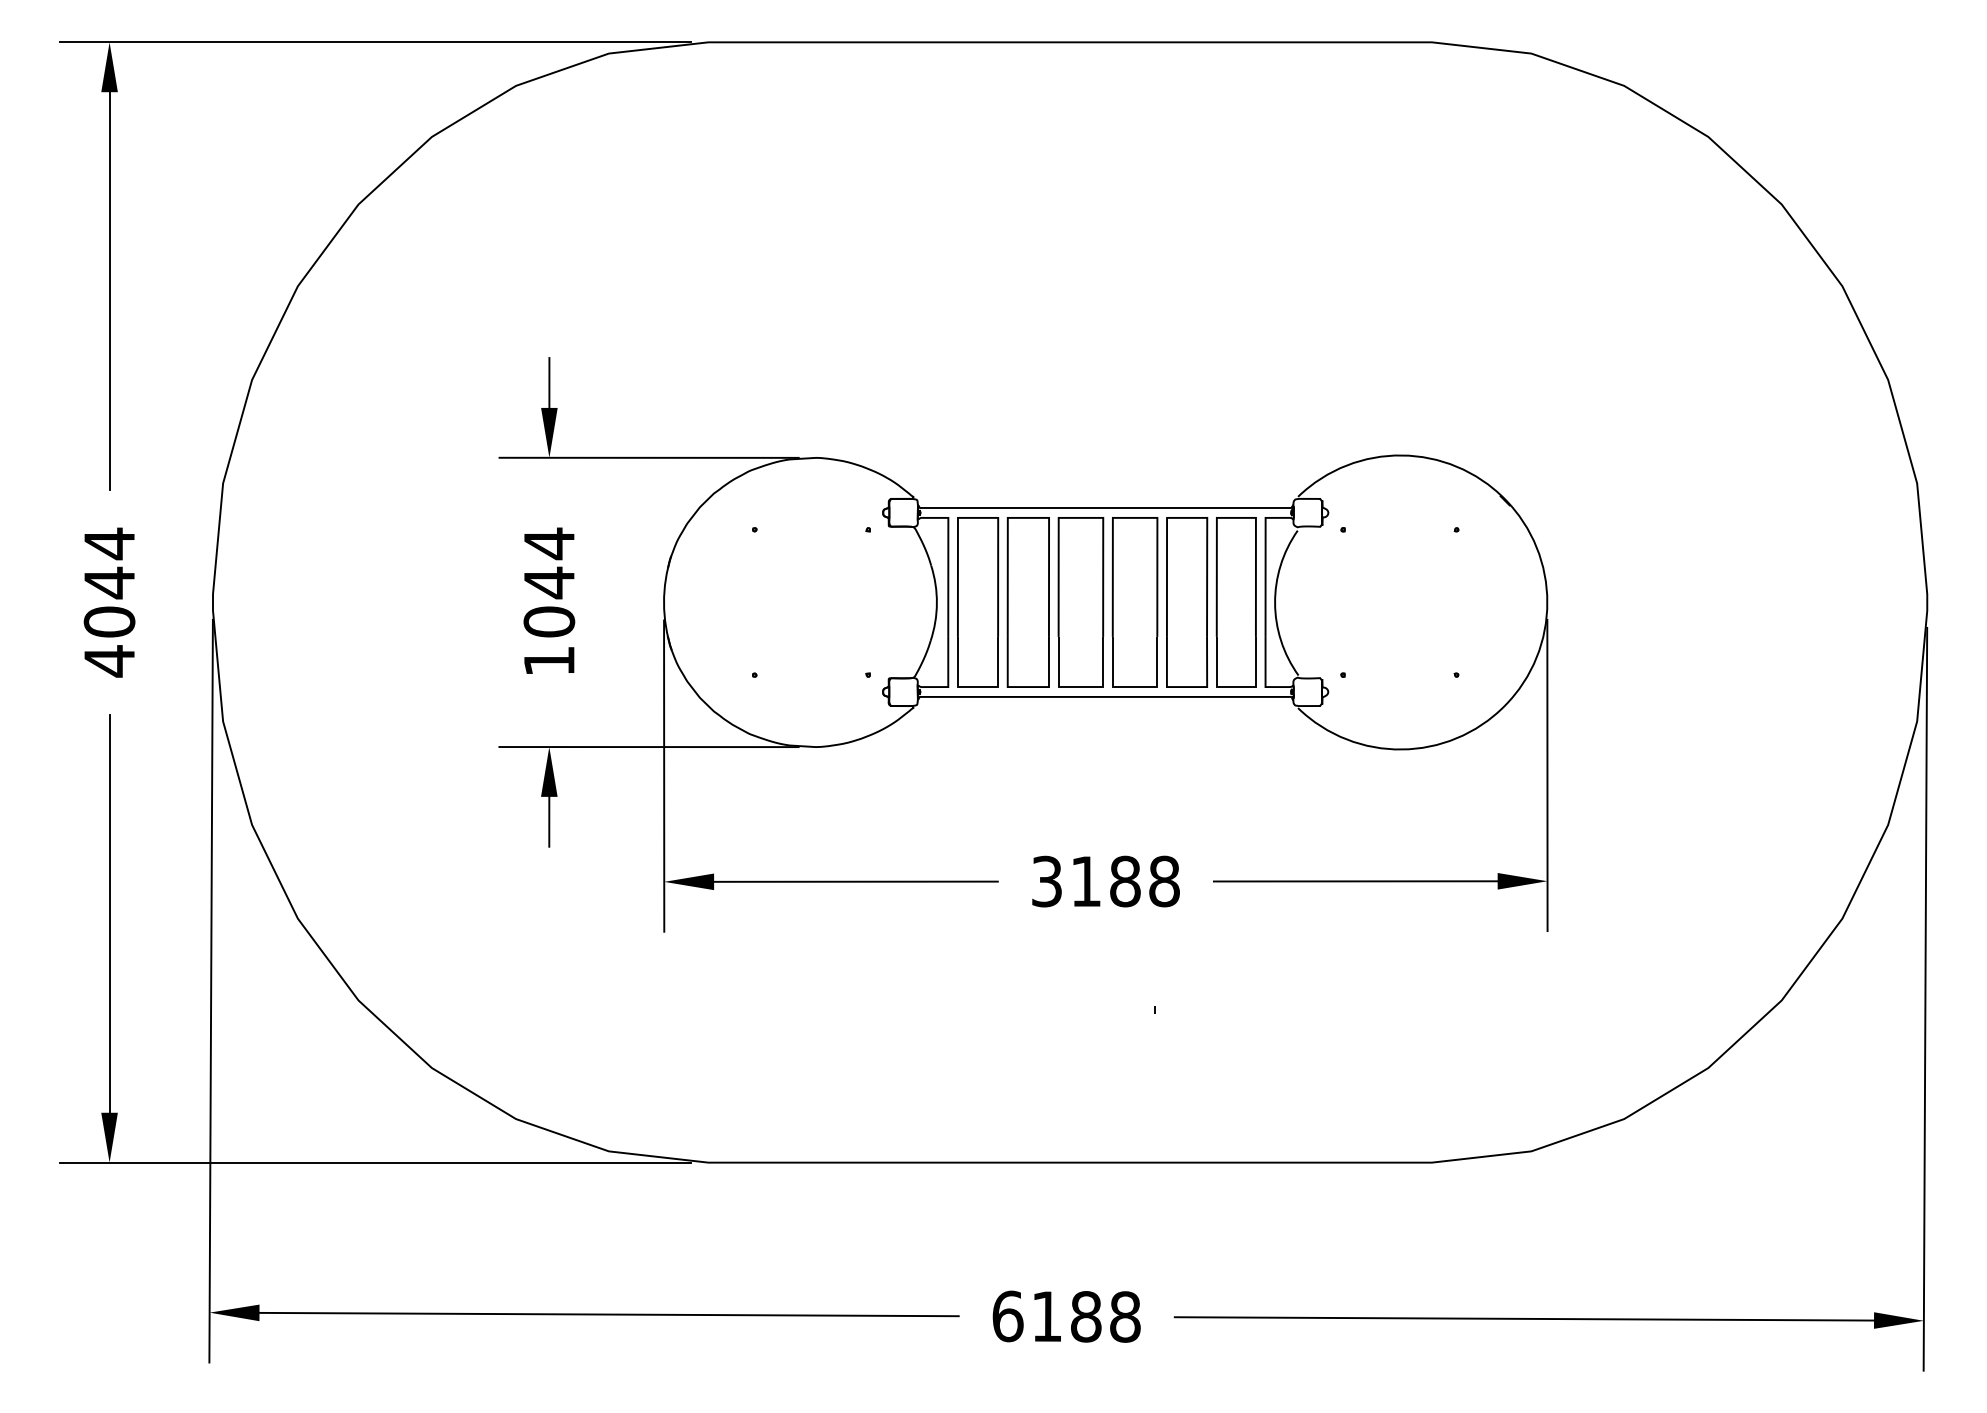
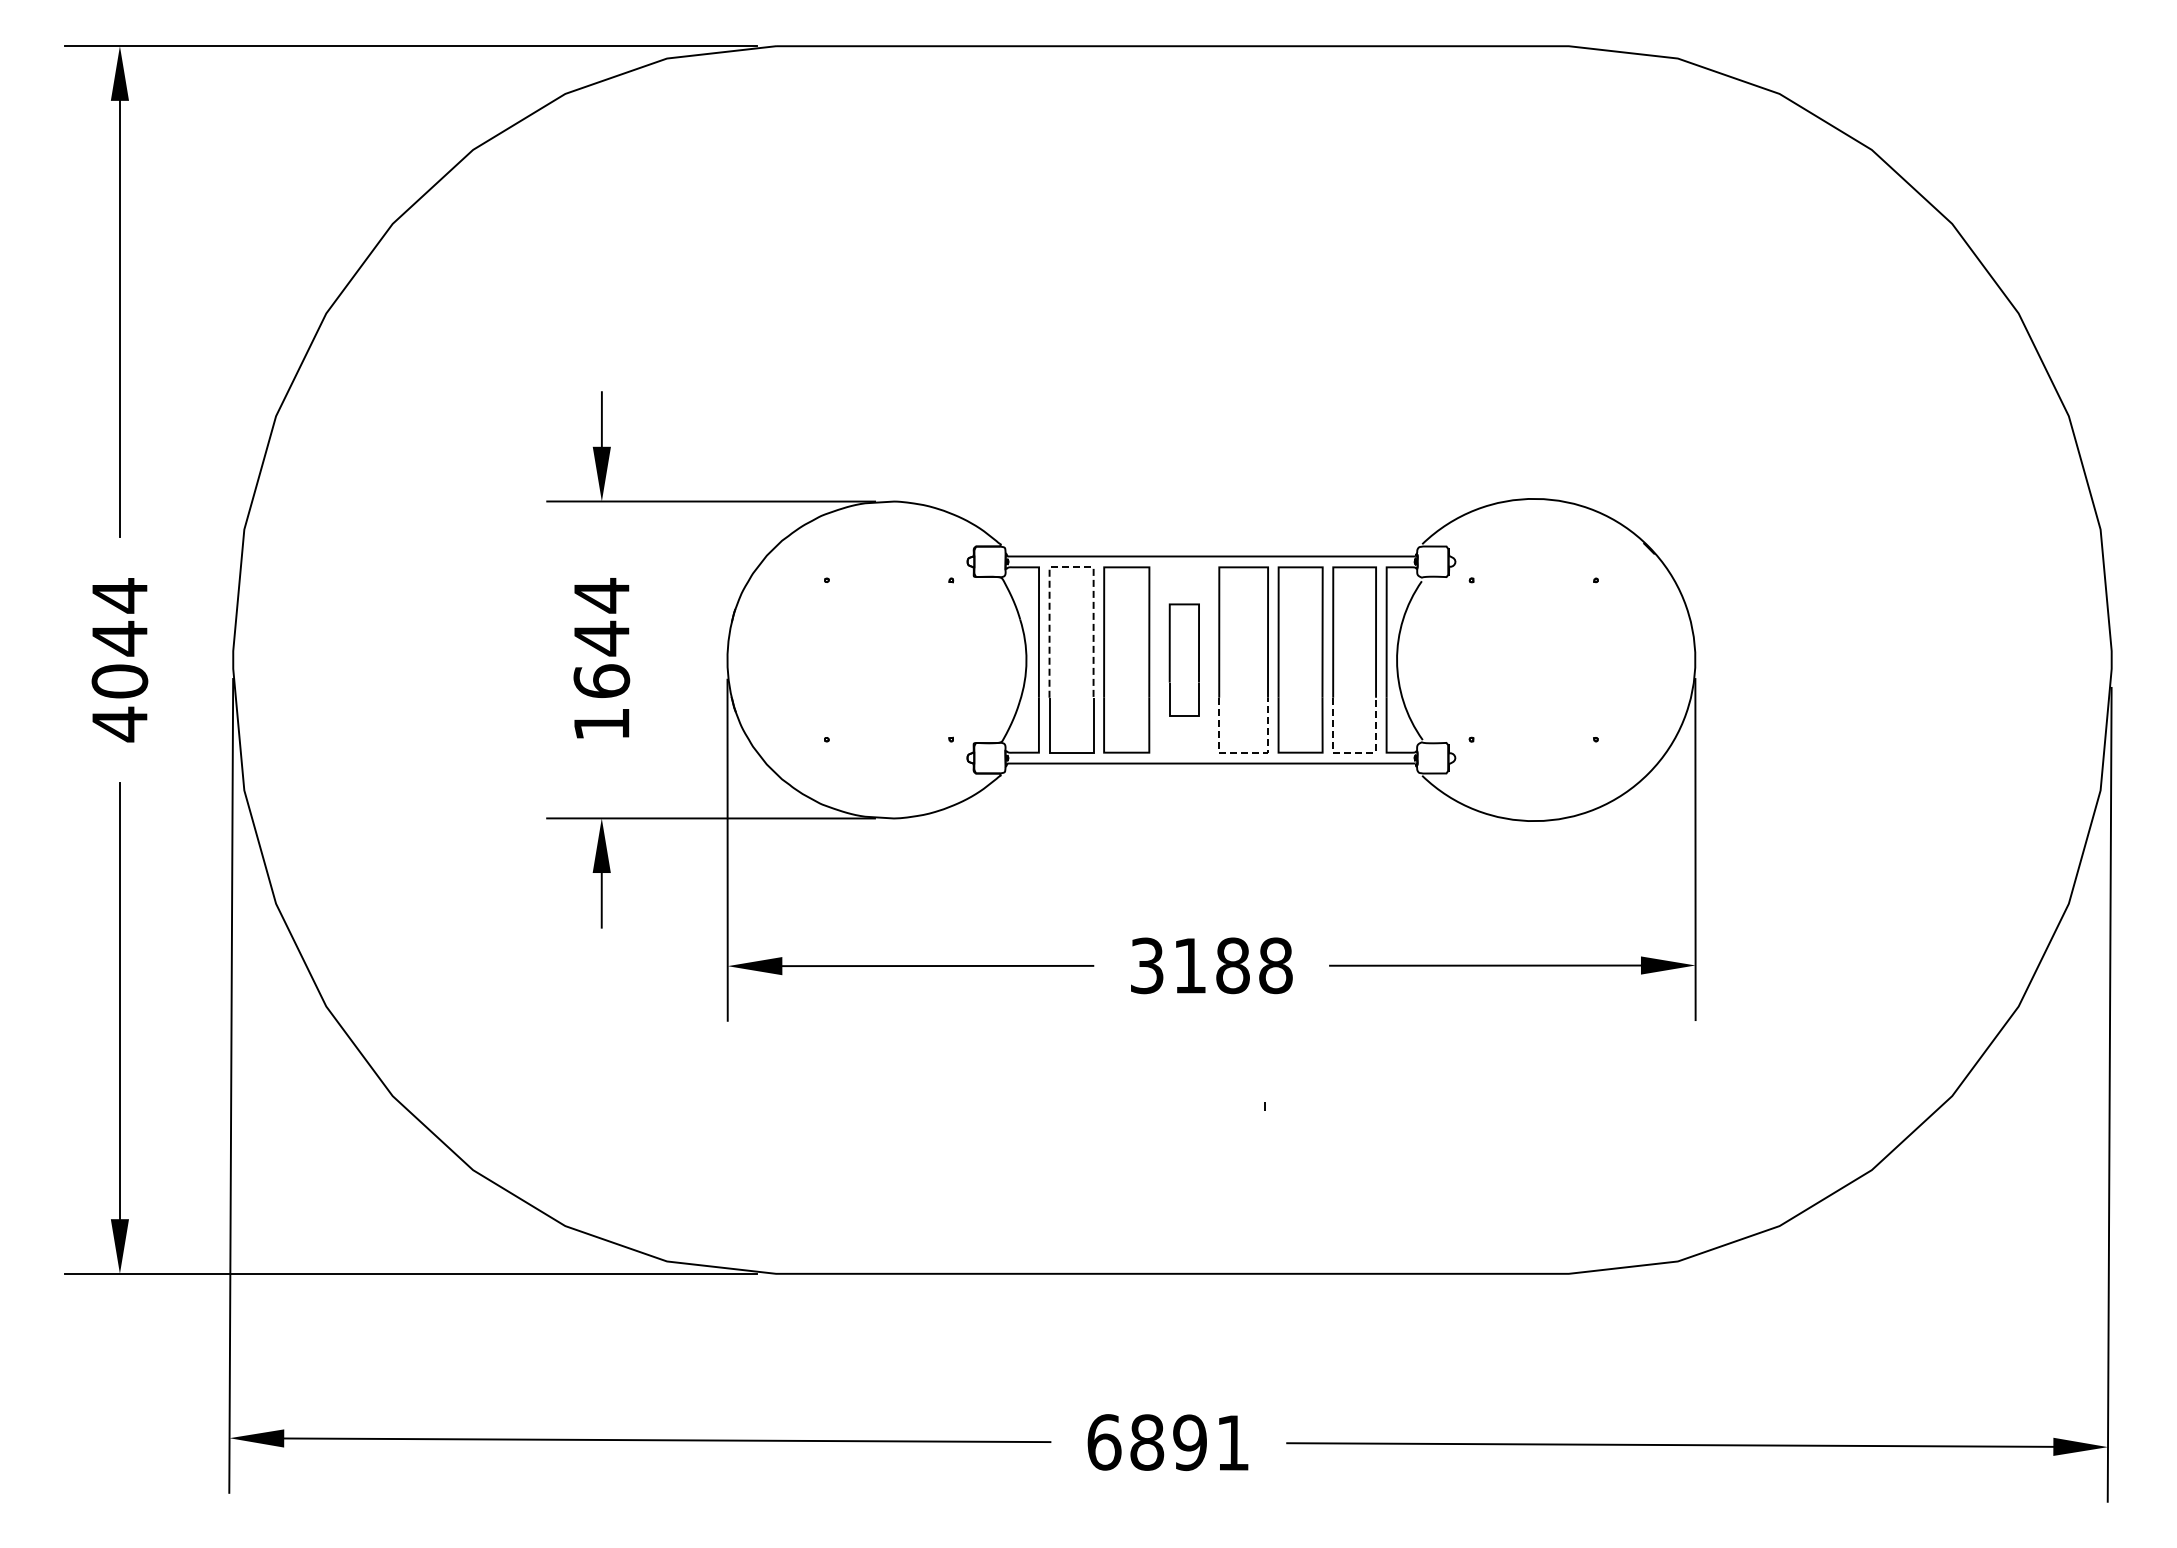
line: (978, 518) -> (1072, 567), solid -> dashed
part: (1081, 602) -> (1184, 659), size x0.6
text: (549, 622) -> (601, 681), 1044 -> 1644
line: (1135, 686) -> (1244, 752), solid -> dashed
line: (1237, 686) -> (1355, 752), solid -> dashed
text: (1085, 1316) -> (1189, 1442), 6188 -> 6891

